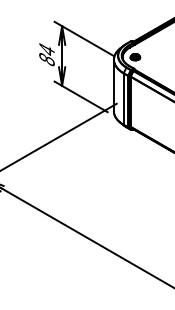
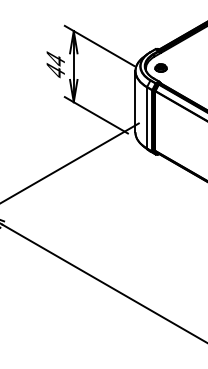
text: (46, 59) -> (55, 70), 84 -> 44

